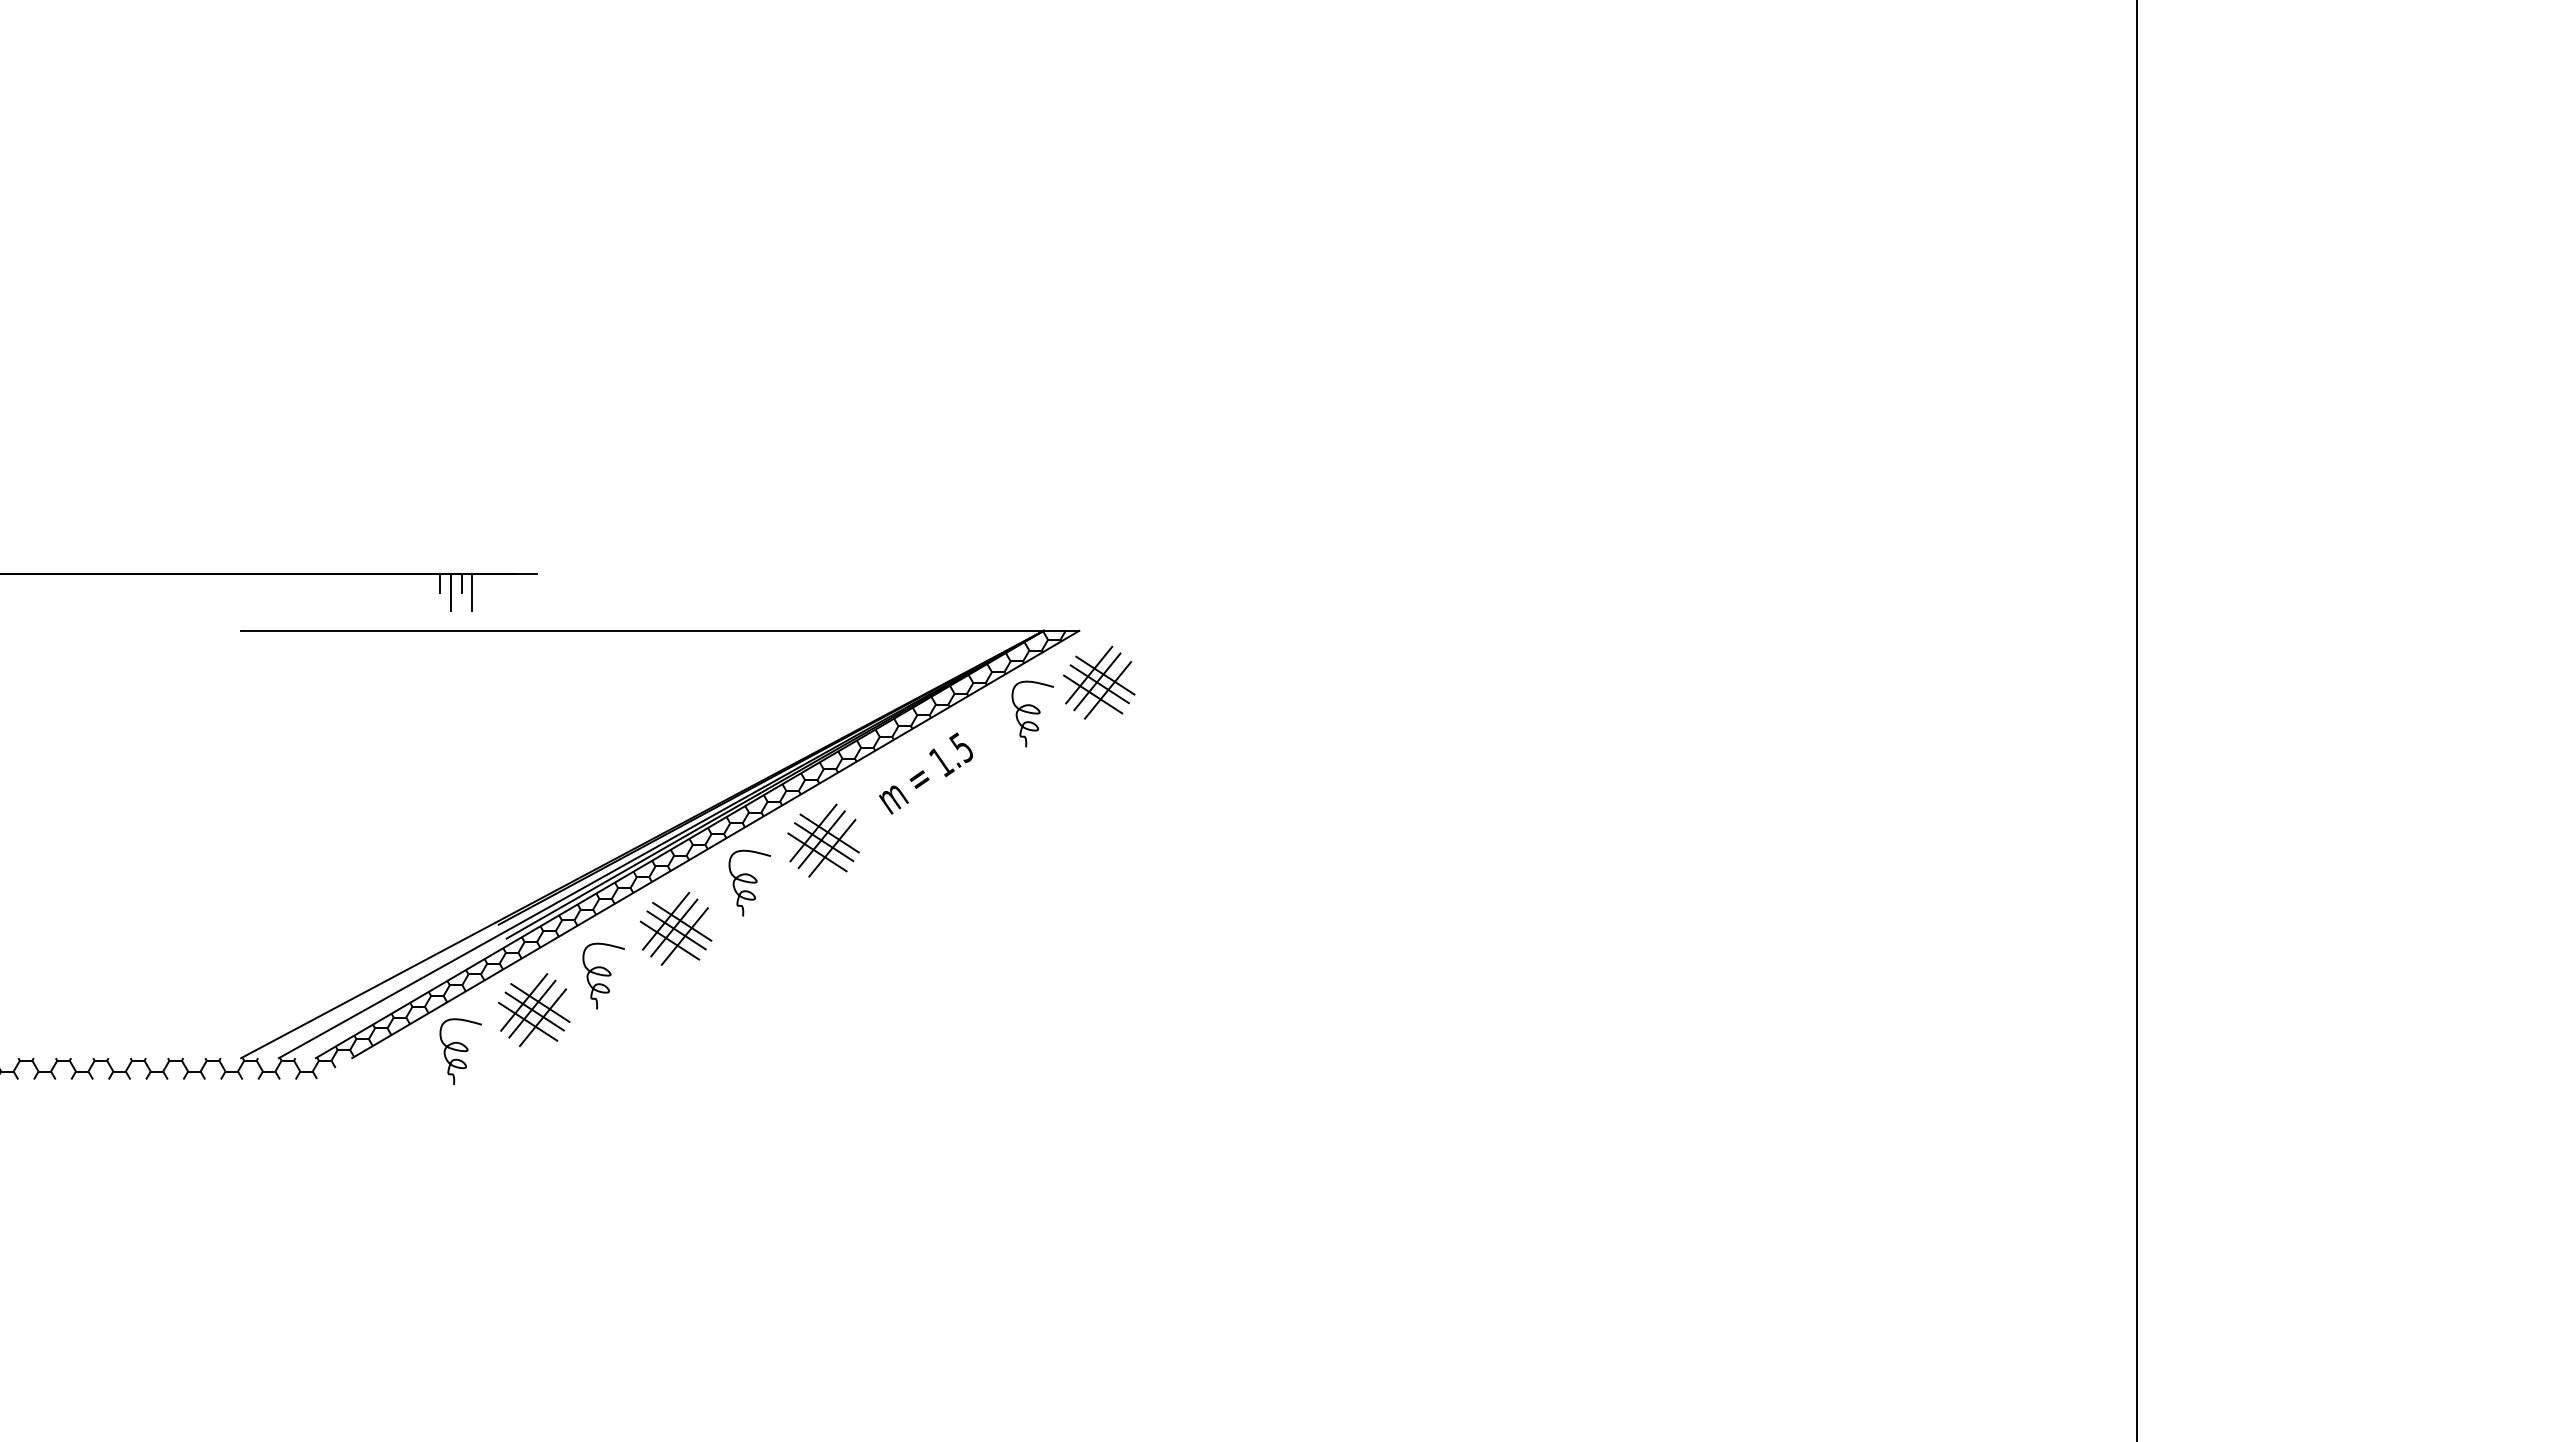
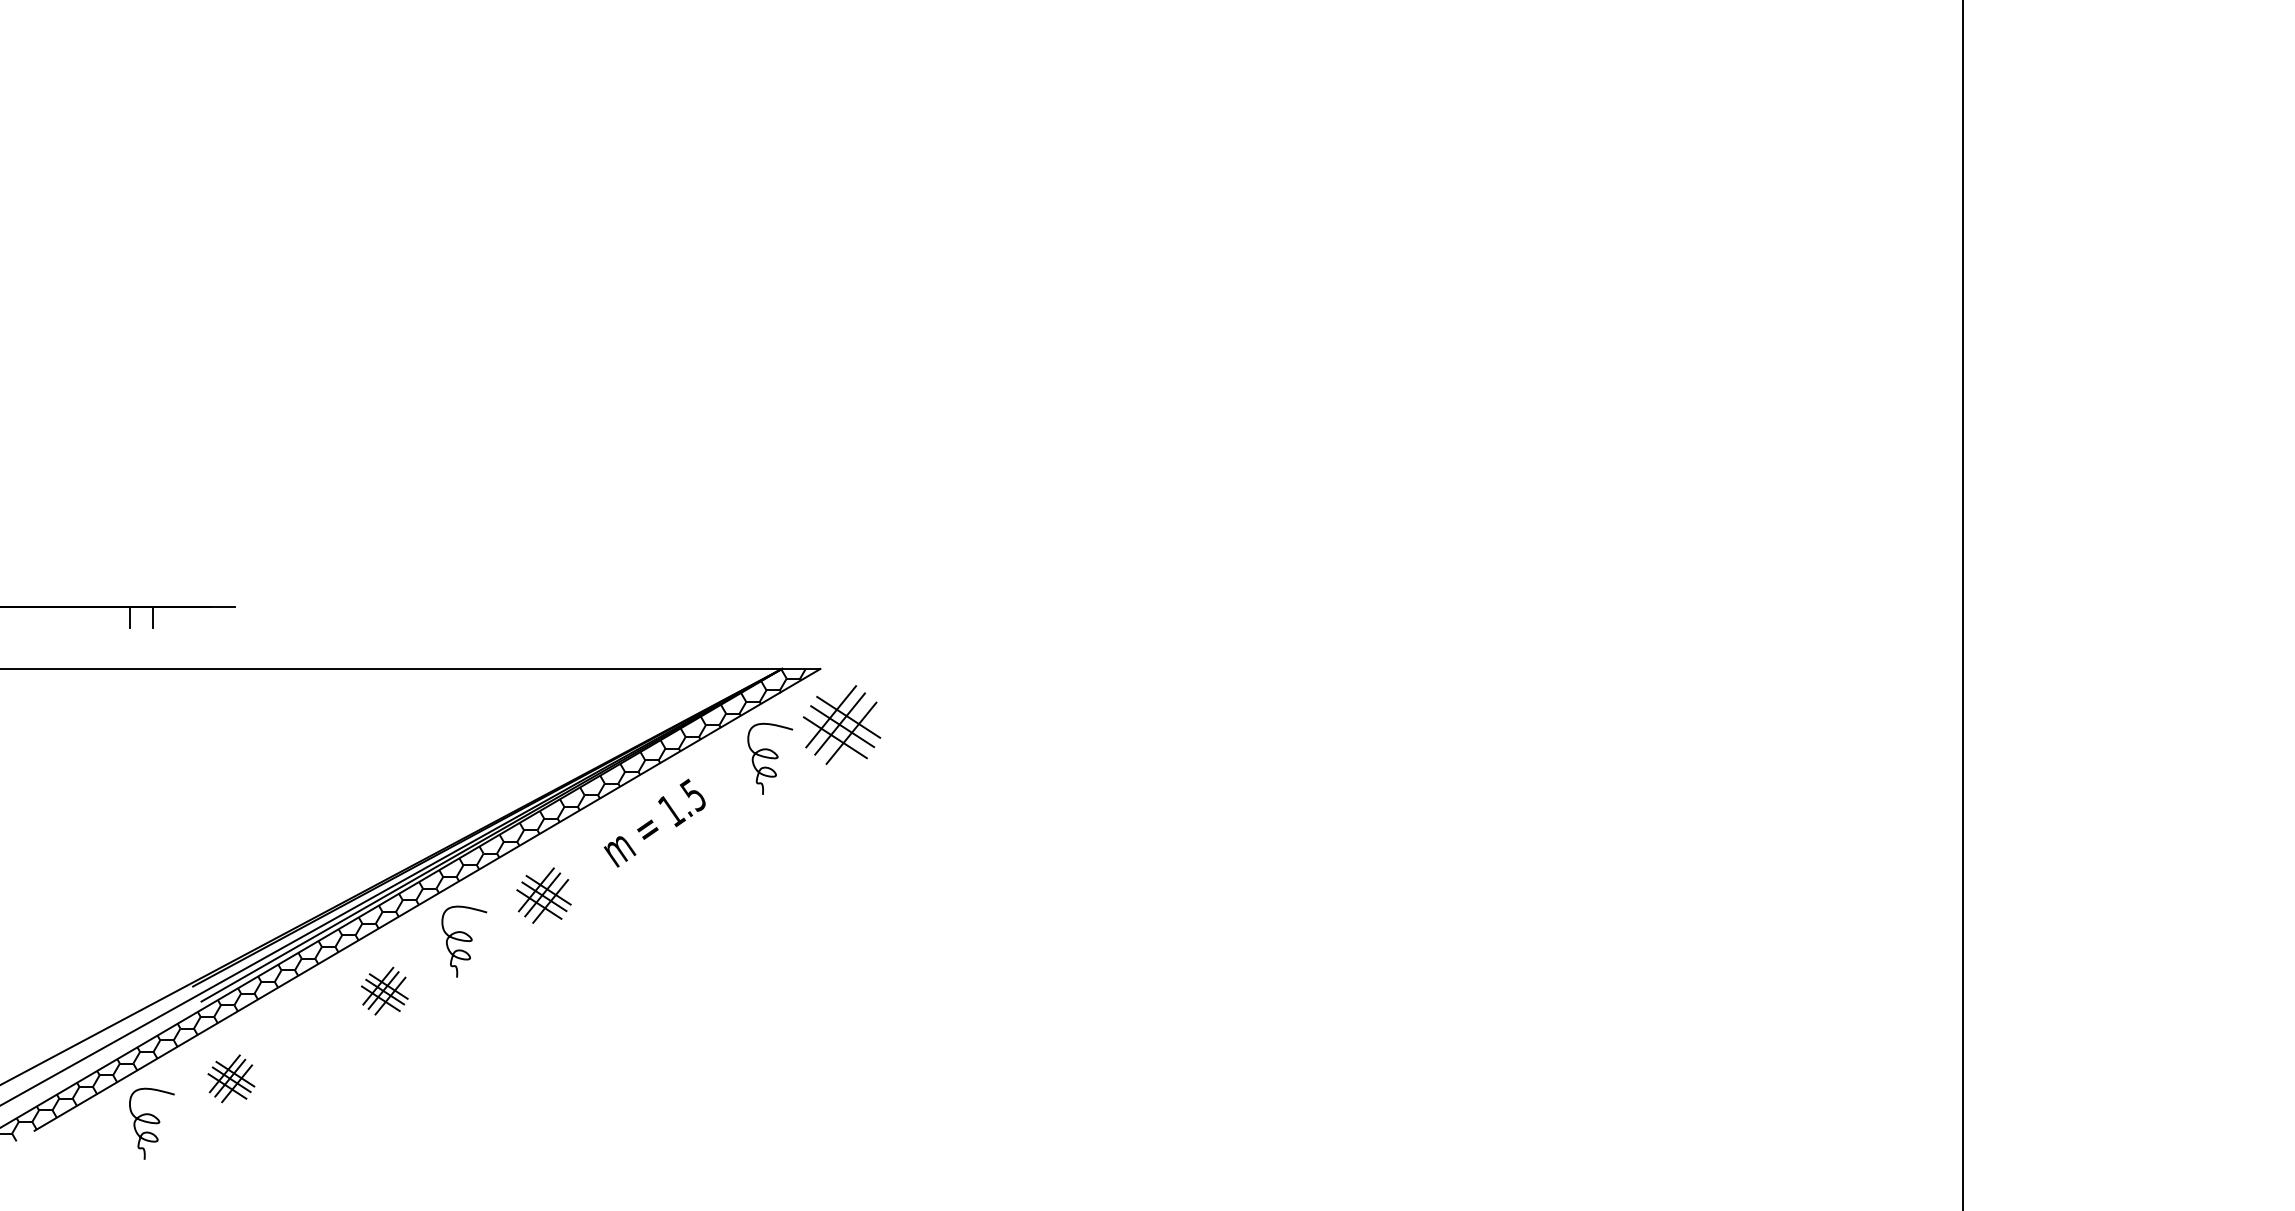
line: (450, 592) -> (140, 627), removed
line: (472, 592) -> (164, 627), removed
part: (823, 840) -> (543, 895), size x0.7
part: (676, 928) -> (385, 990), size x0.6
curve: (603, 975) -> (306, 1041), removed
part: (534, 1009) -> (231, 1078), size x0.6

